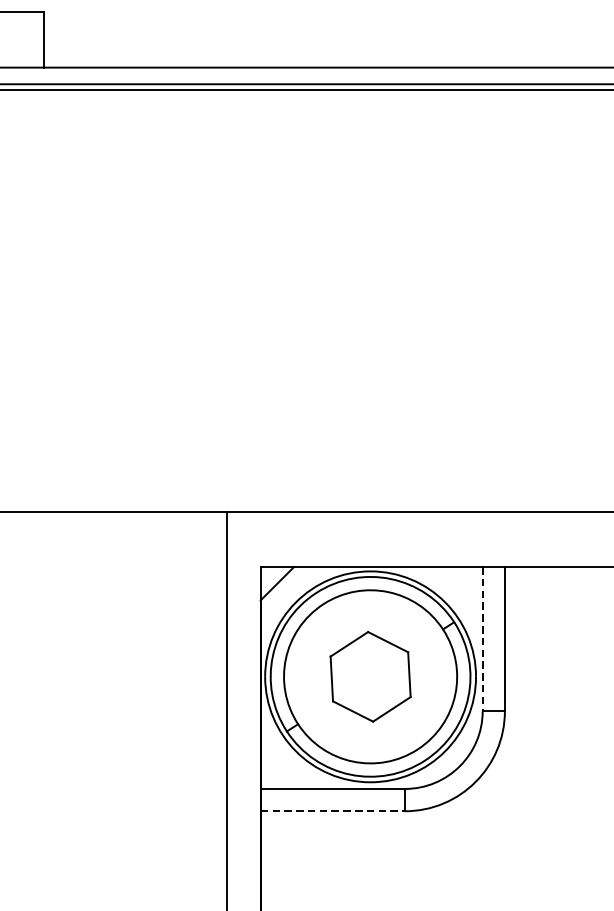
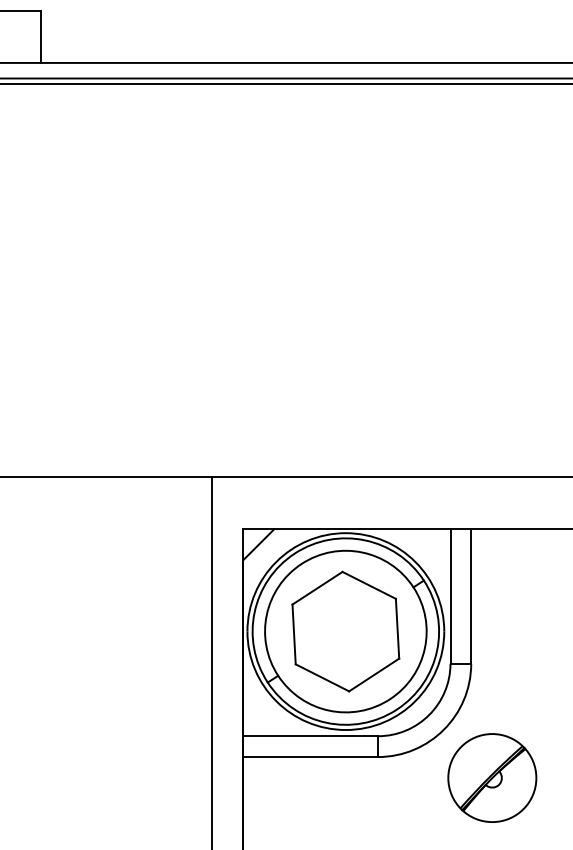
line: (482, 639) -> (450, 596), dashed -> solid
part: (370, 676) -> (345, 631), size x1.43
line: (333, 811) -> (311, 757), dashed -> solid
part: (527, 833) -> (492, 777), added

